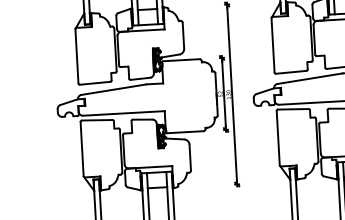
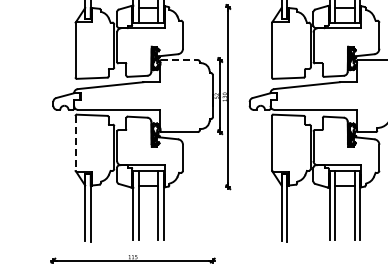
line: (182, 60) -> (180, 60), solid -> dashed
line: (82, 149) -> (75, 143), solid -> dashed

